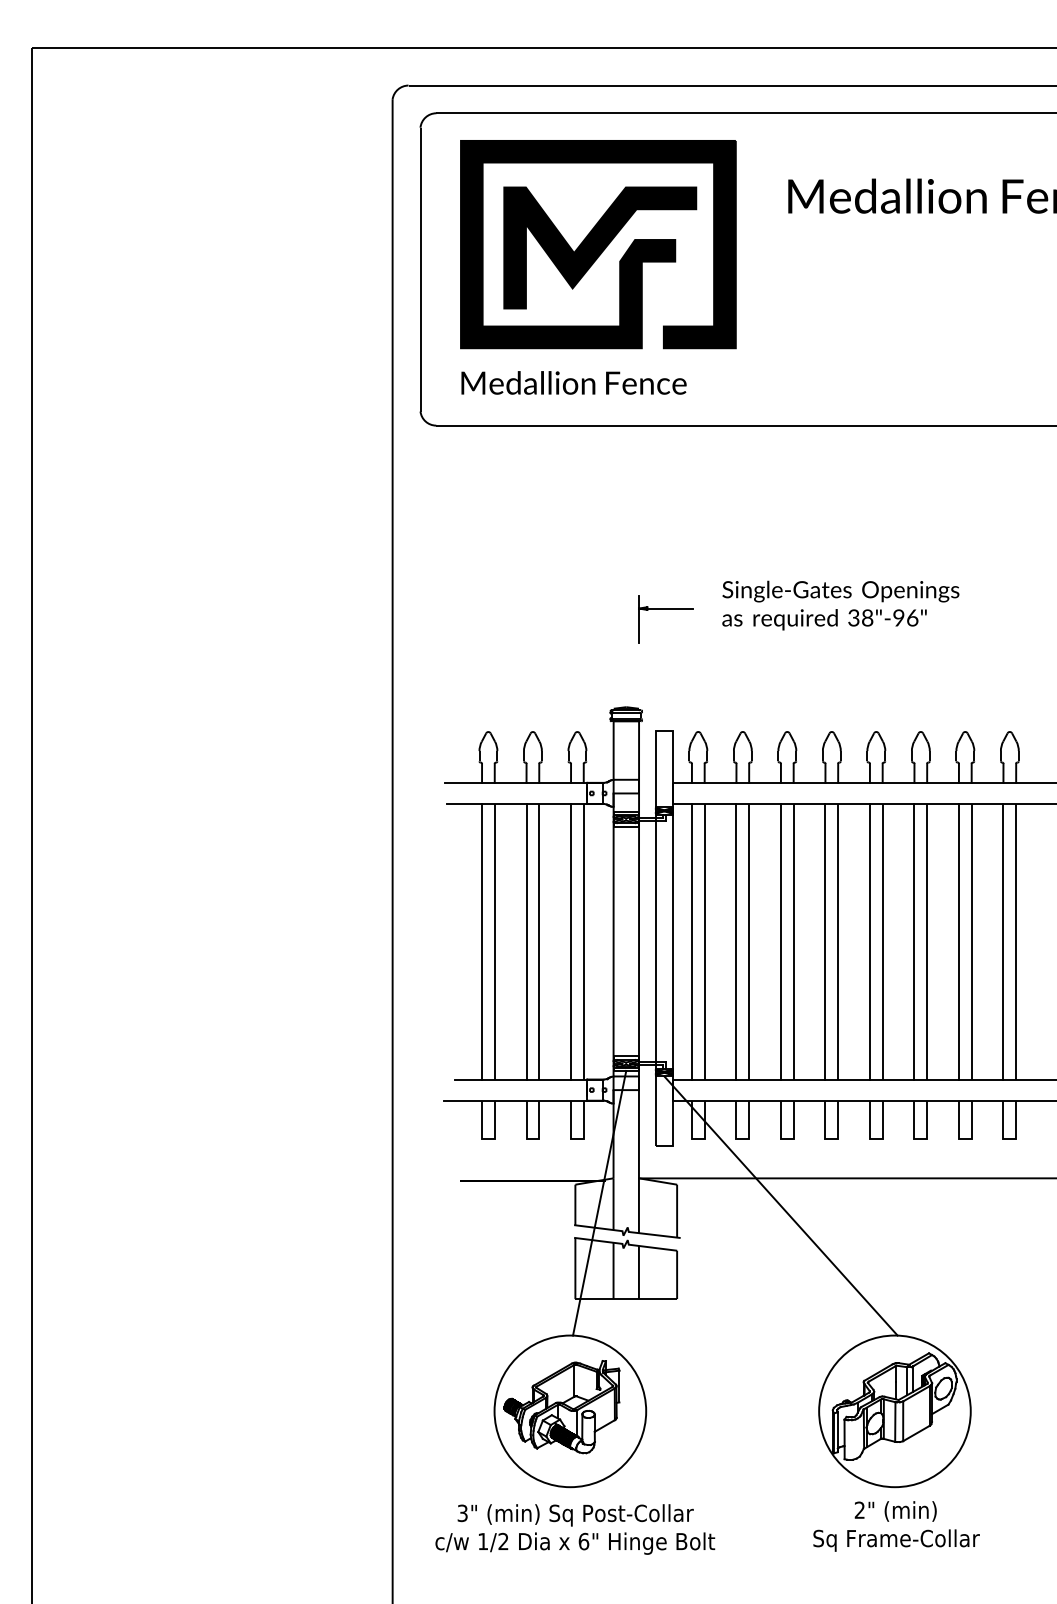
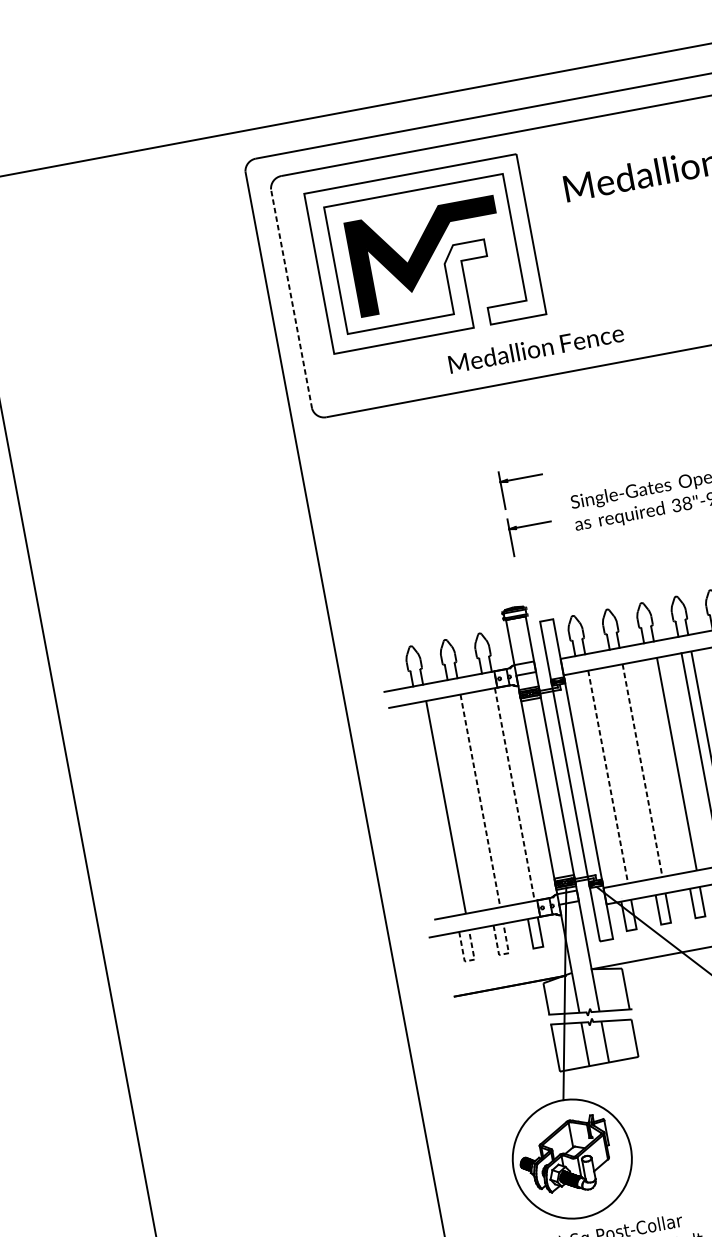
fill: (598, 244) -> (425, 253), removed
line: (420, 269) -> (291, 298), solid -> dashed
text: (573, 382) -> (535, 348), moved
part: (665, 548) -> (521, 479), added
line: (482, 941) -> (436, 808), removed
line: (526, 941) -> (470, 802), removed
line: (539, 941) -> (480, 800), solid -> dashed
line: (571, 941) -> (505, 796), removed
line: (583, 941) -> (514, 794), solid -> dashed
line: (691, 941) -> (597, 778), removed
line: (704, 941) -> (608, 776), solid -> dashed
line: (736, 941) -> (632, 772), removed
line: (749, 941) -> (642, 770), solid -> dashed
line: (780, 941) -> (666, 765), removed
line: (488, 1138) -> (469, 960), solid -> dashed
line: (533, 1138) -> (504, 953), solid -> dashed

